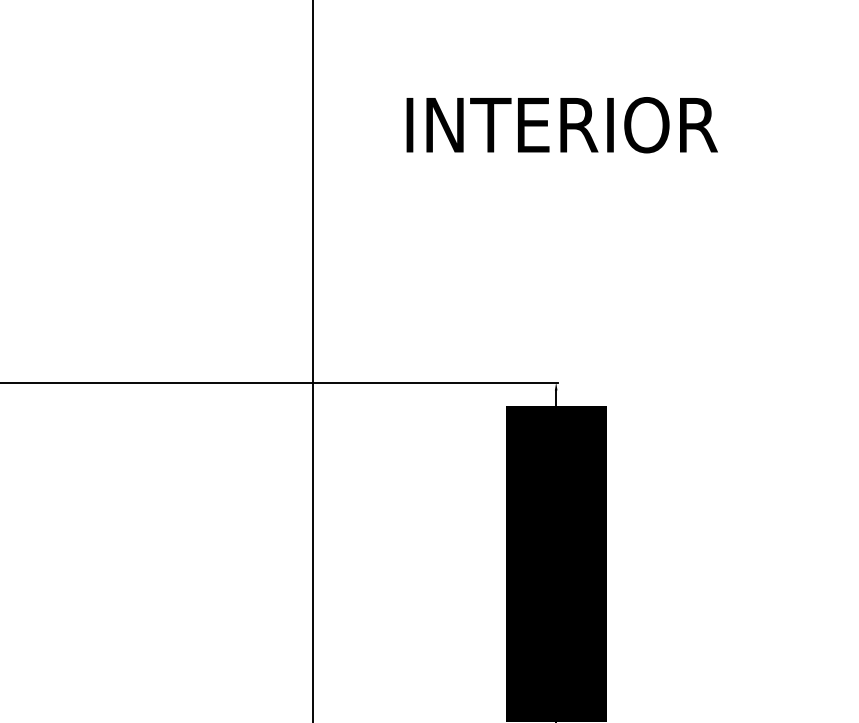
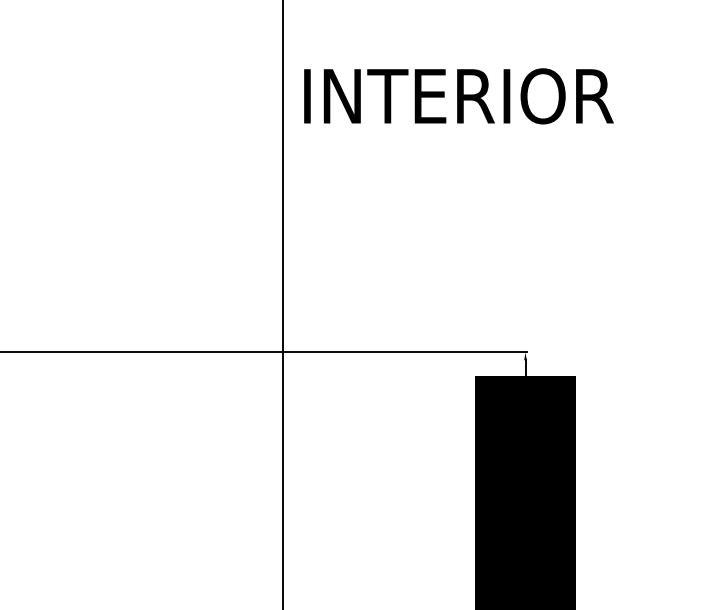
text: (561, 125) -> (458, 96), moved

